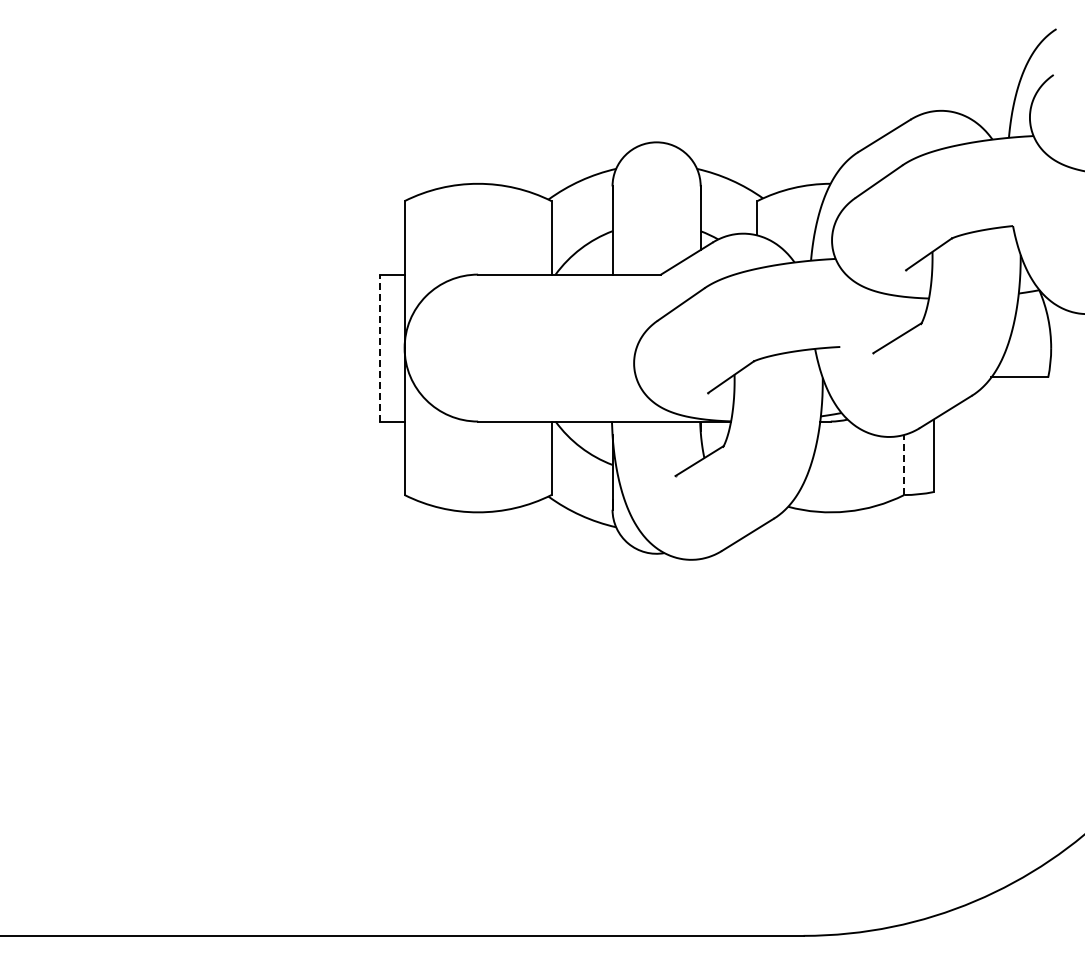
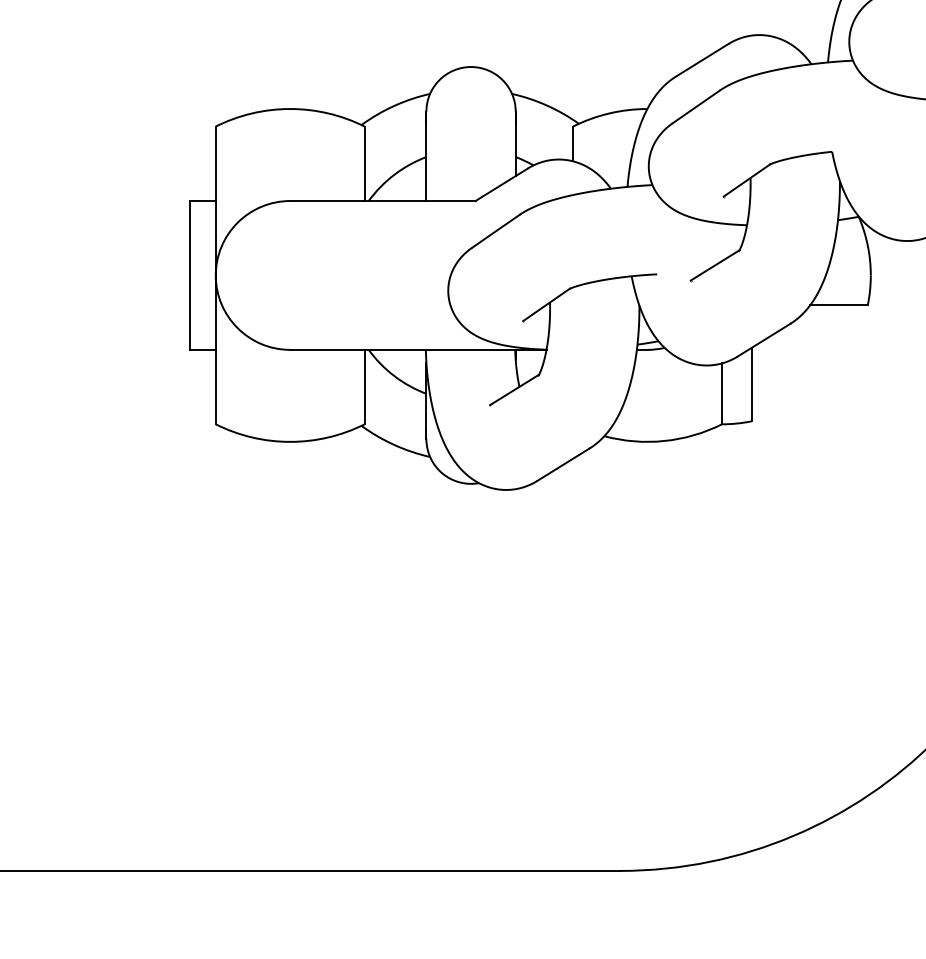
line: (379, 347) -> (190, 274), dashed -> solid
line: (904, 464) -> (722, 393), dashed -> solid

